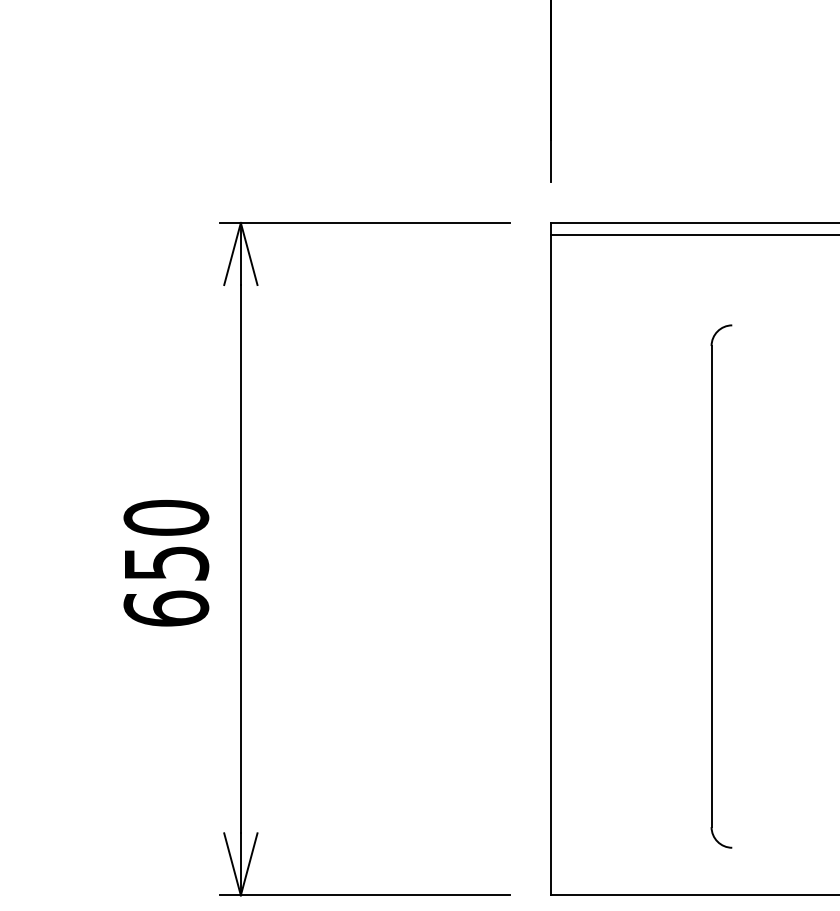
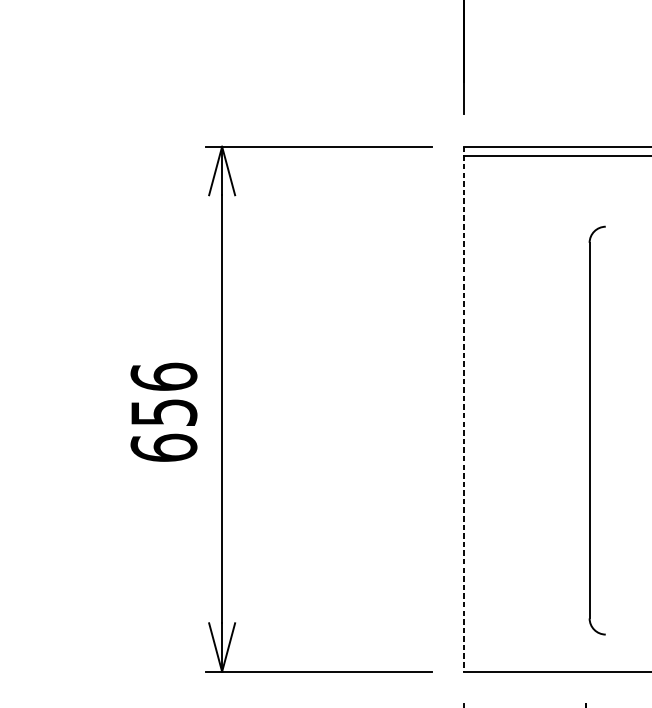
text: (166, 517) -> (164, 376), 650 -> 656
line: (551, 559) -> (464, 409), solid -> dashed

